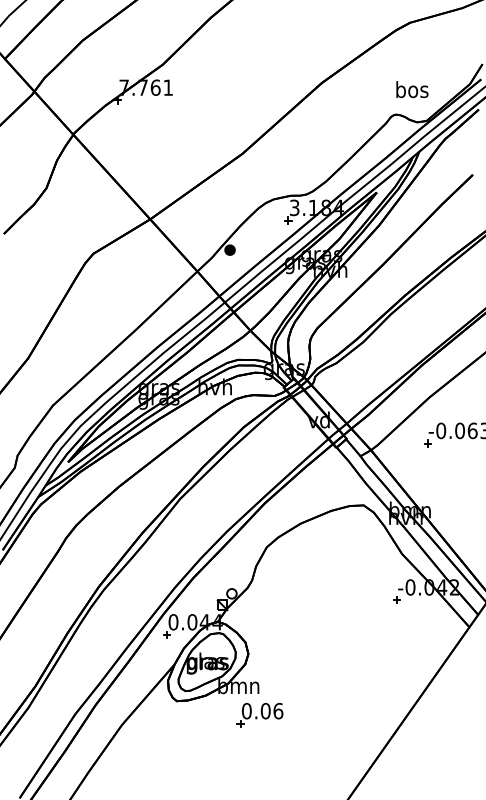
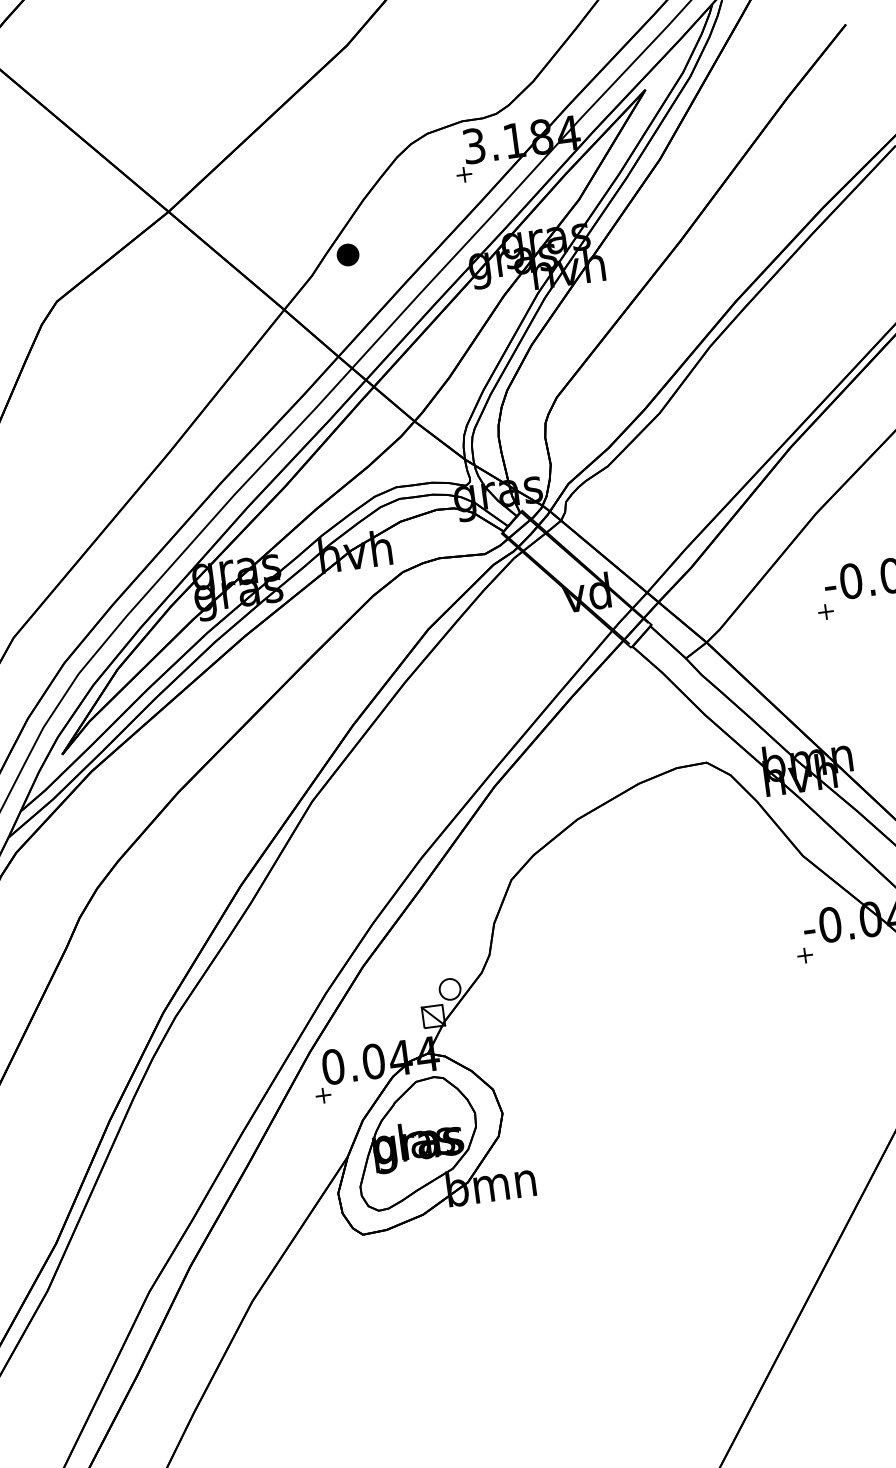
part: (259, 715) -> (543, 1241), removed

